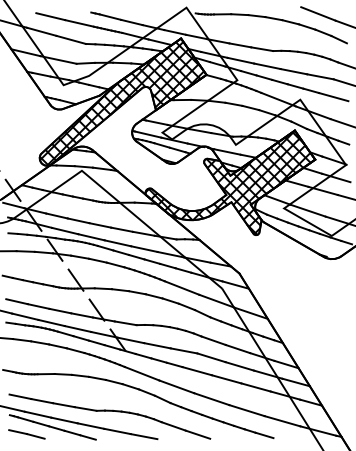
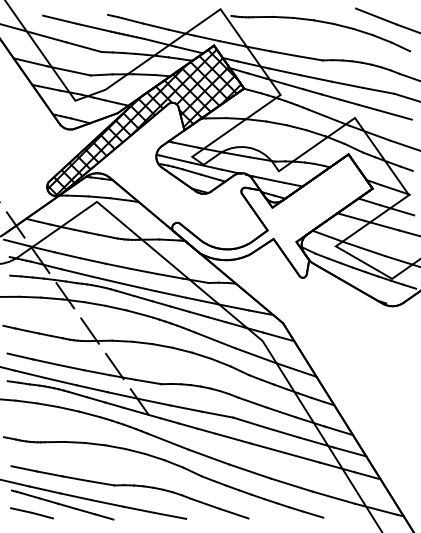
hatch: (227, 182) -> (269, 215), removed

